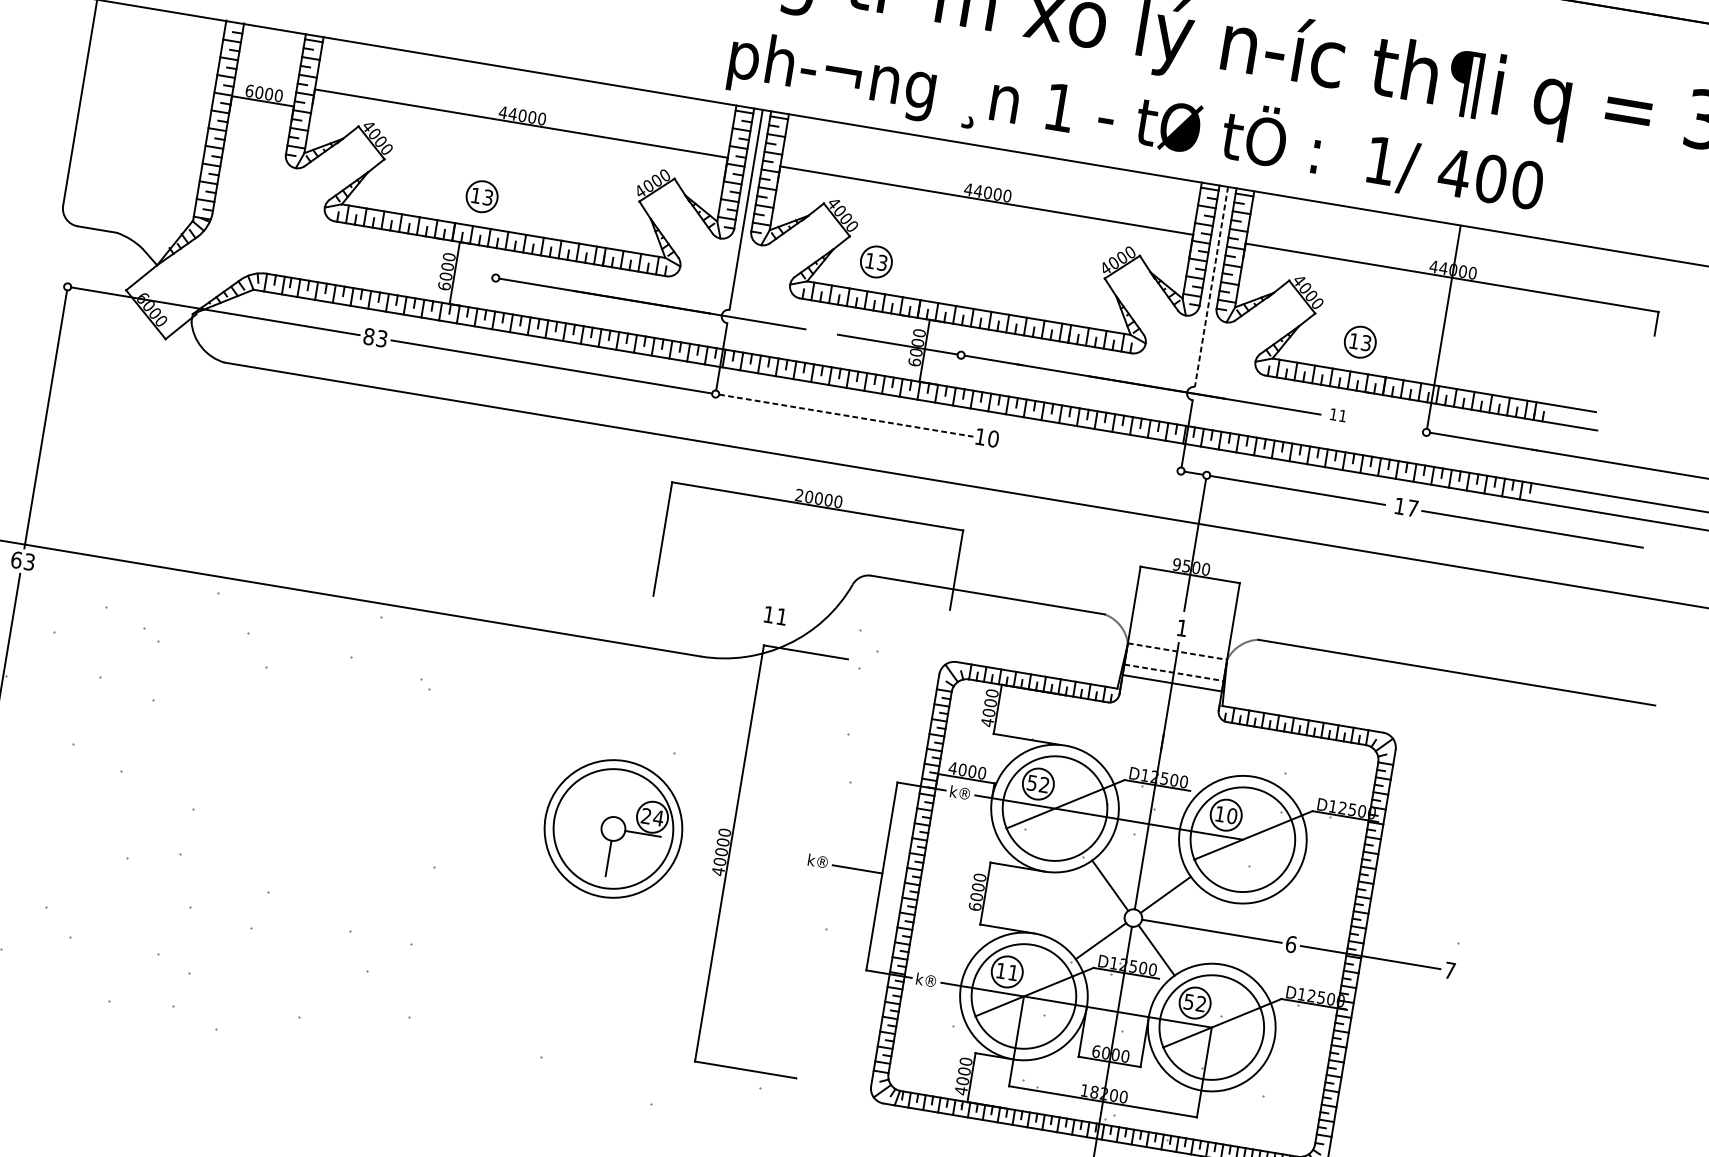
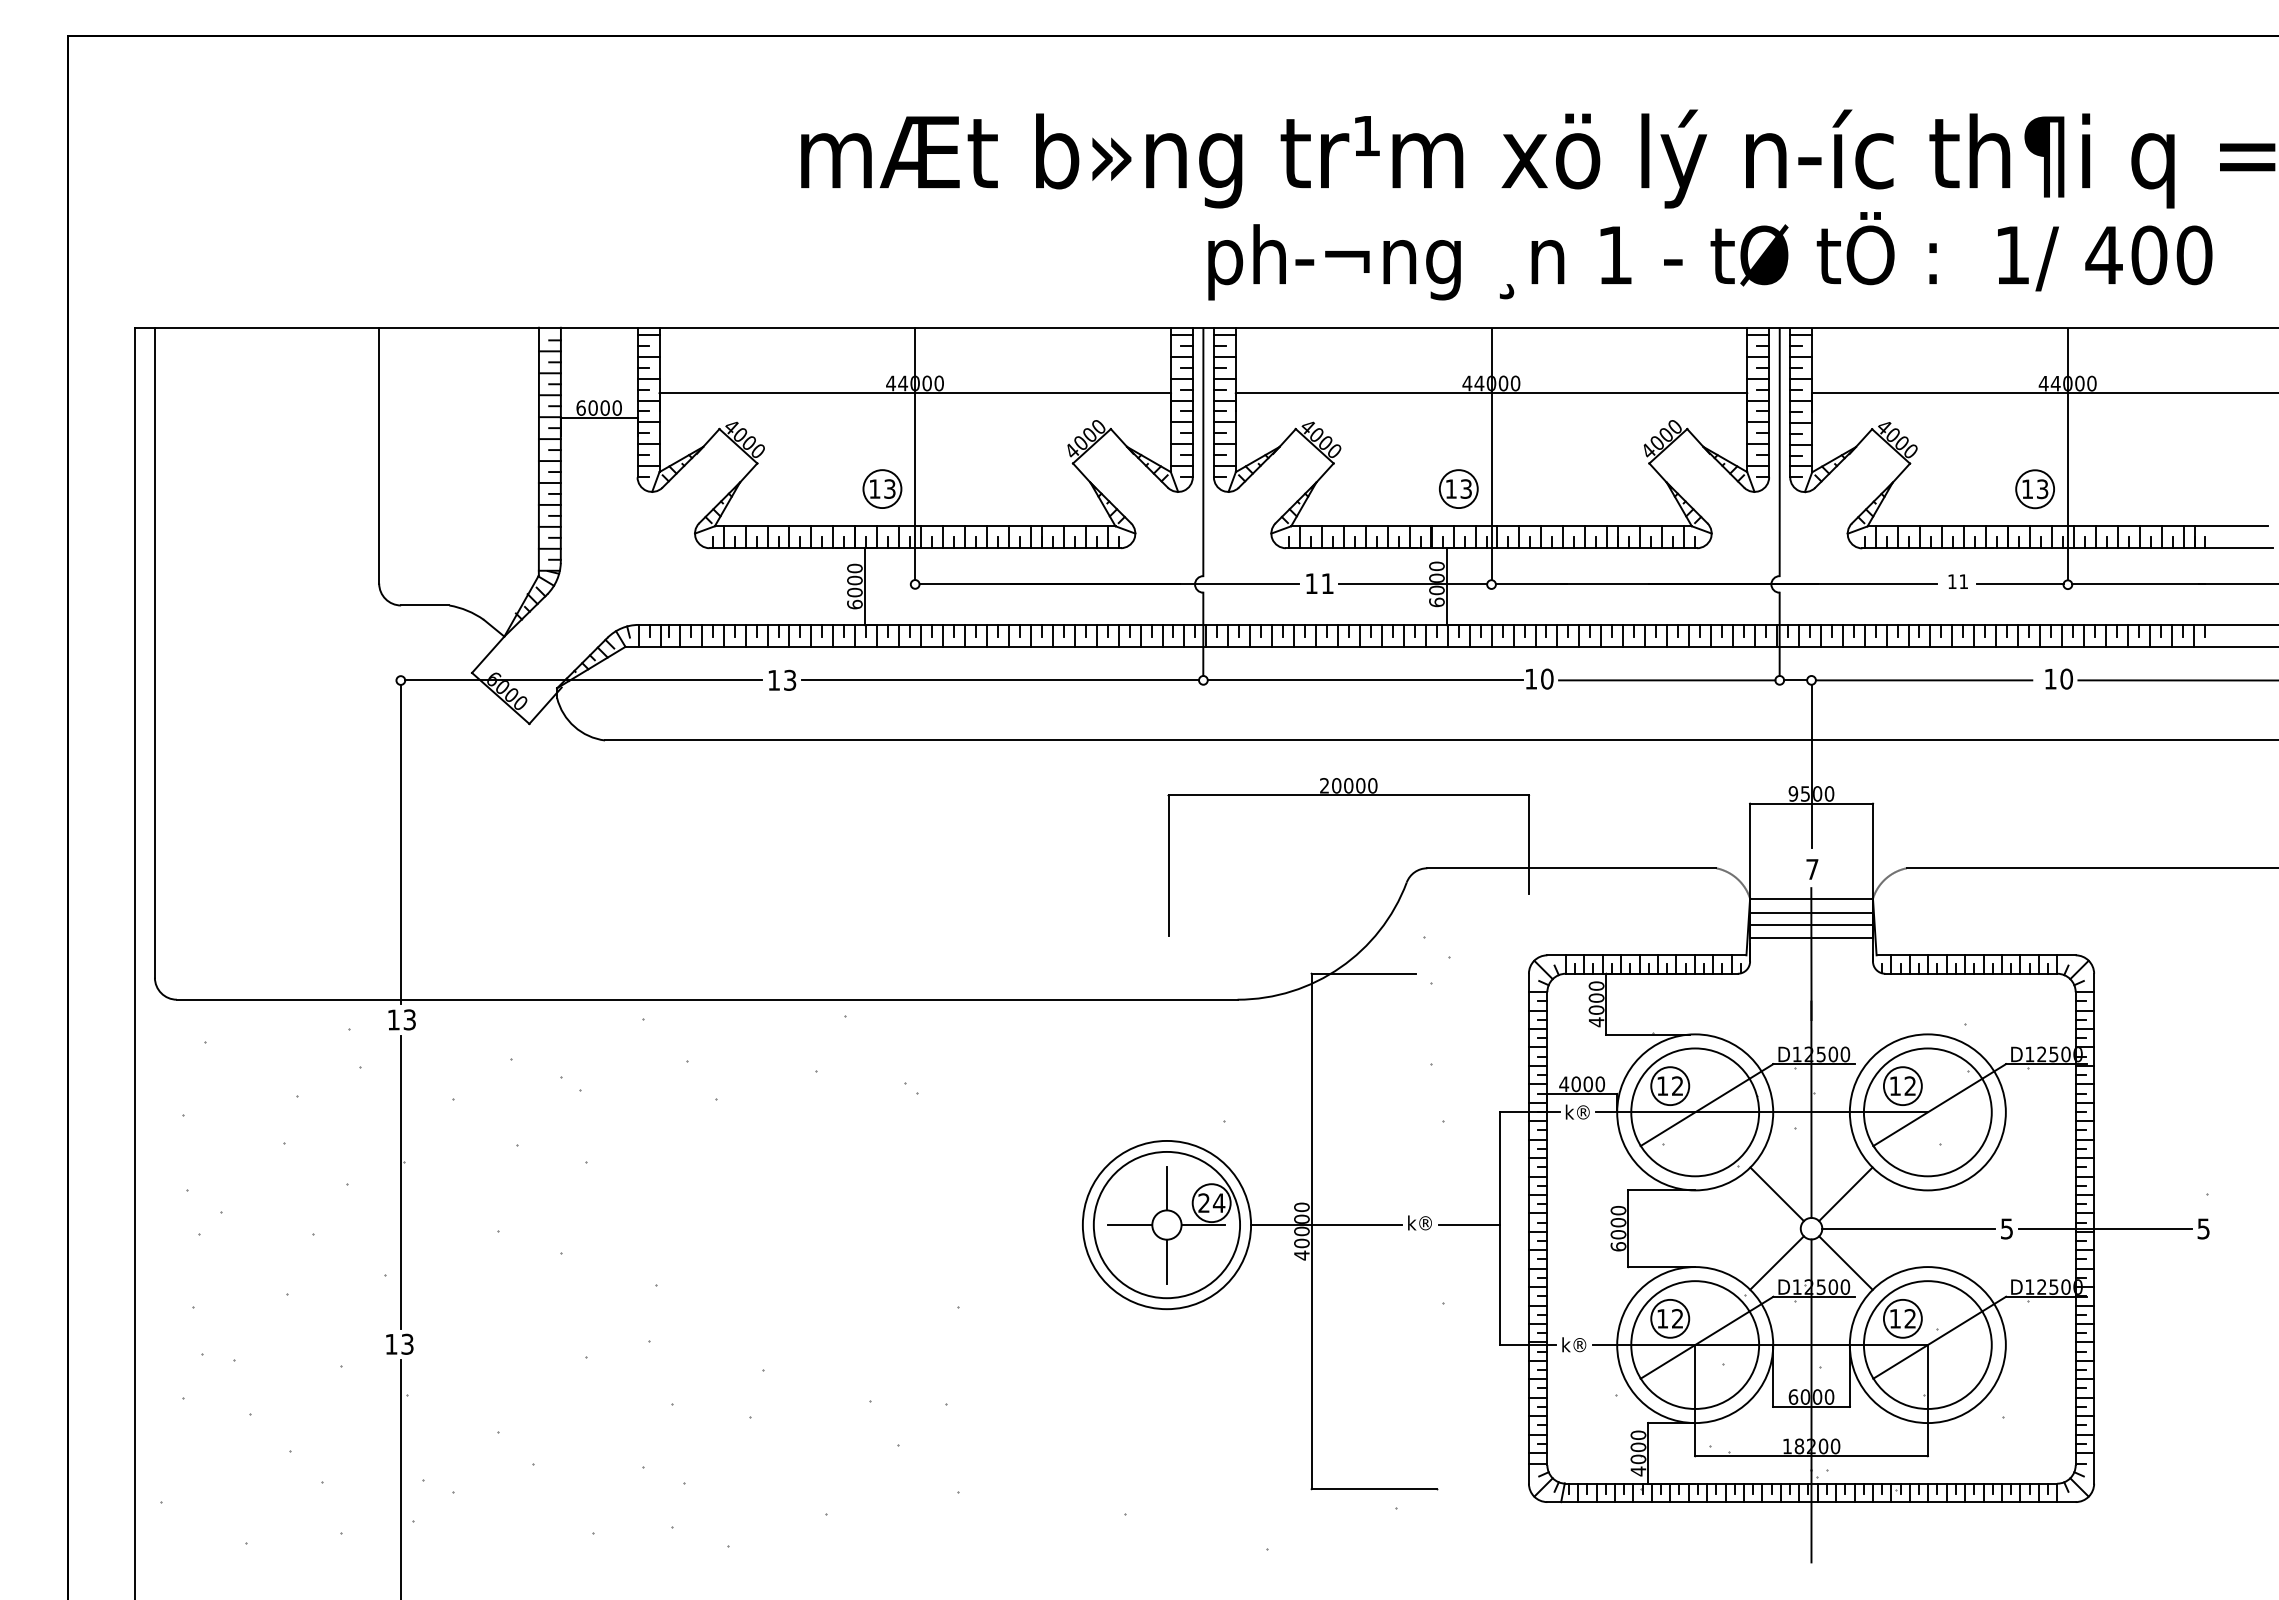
text: (1136, 121) -> (1710, 256), moved
line: (513, 173) -> (915, 454), added
line: (978, 250) -> (1491, 454), added
part: (876, 261) -> (1458, 488), moved
line: (1211, 287) -> (1779, 452), dashed -> solid
text: (368, 335) -> (773, 679), 83 -> 13
part: (1359, 342) -> (2034, 489), moved
line: (846, 415) -> (1365, 680), dashed -> solid
line: (1387, 425) -> (2019, 584), added
line: (1090, 456) -> (1667, 680), added
text: (1412, 507) -> (2066, 678), 17 -> 10
text: (16, 559) -> (393, 1019), 63 -> 13
text: (775, 615) -> (1319, 583), moved
text: (1182, 628) -> (1812, 869), 1 -> 7
line: (1178, 651) -> (1812, 898), dashed -> solid
line: (1175, 663) -> (1811, 913), added
line: (1174, 672) -> (1812, 924), dashed -> solid
text: (1032, 783) -> (1662, 1086), 52 -> 12
line: (617, 799) -> (1166, 1188), added
text: (1232, 816) -> (1910, 1086), 10 -> 12
line: (583, 824) -> (1130, 1225), added
line: (742, 850) -> (1326, 1225), added
text: (1290, 943) -> (2006, 1228), 6 -> 5
text: (1449, 970) -> (2203, 1228), 7 -> 5
text: (1013, 972) -> (1677, 1318), 11 -> 12
text: (1188, 1001) -> (1894, 1318), 52 -> 12

